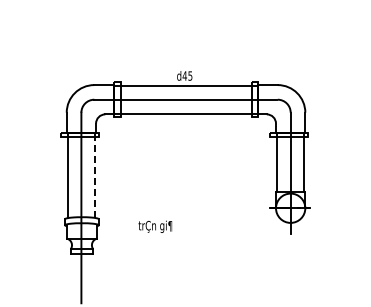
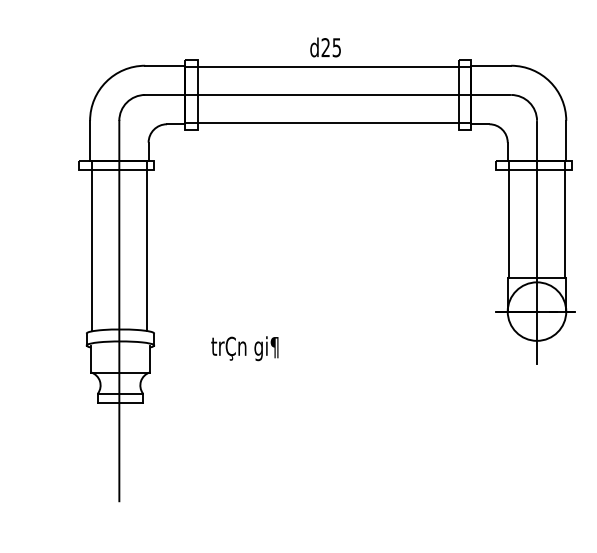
text: (184, 75) -> (325, 46), d45 -> d25
line: (95, 175) -> (147, 246), dashed -> solid
text: (155, 226) -> (245, 348), moved

